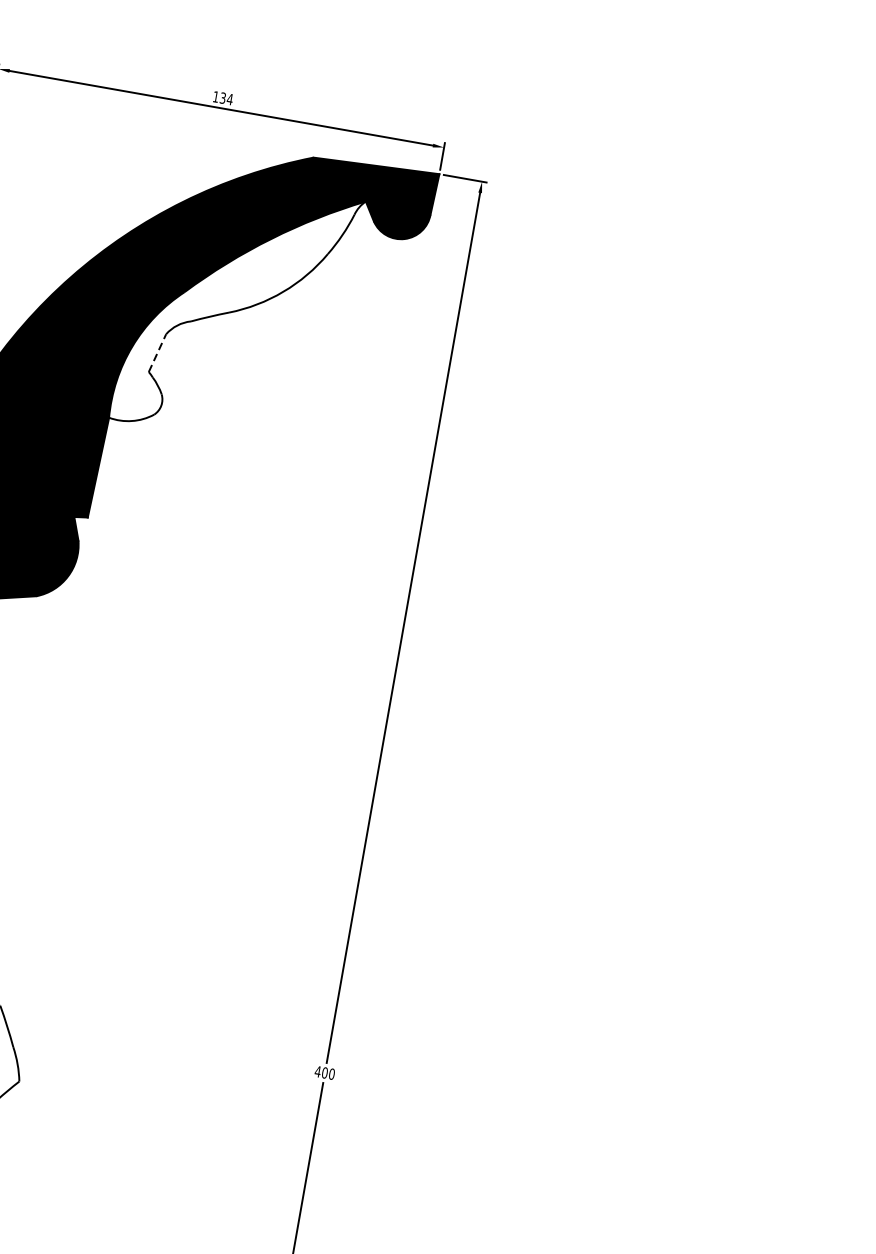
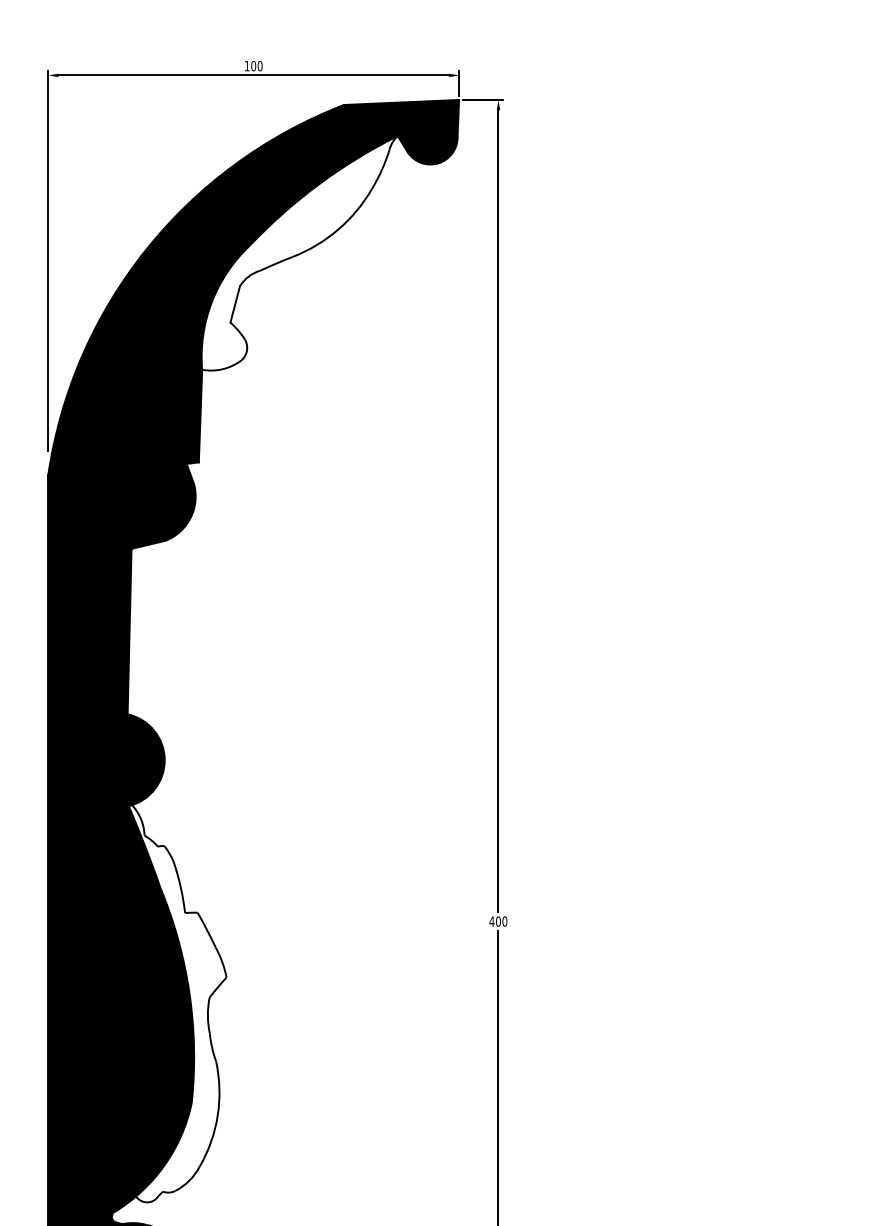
text: (226, 98) -> (256, 65), 134 -> 100
line: (157, 353) -> (235, 304), dashed -> solid

